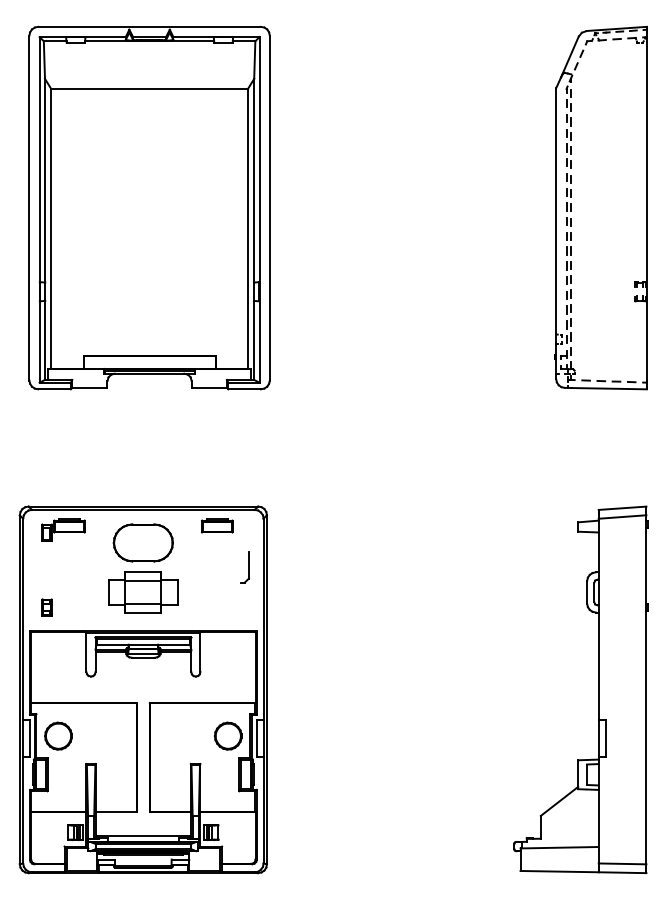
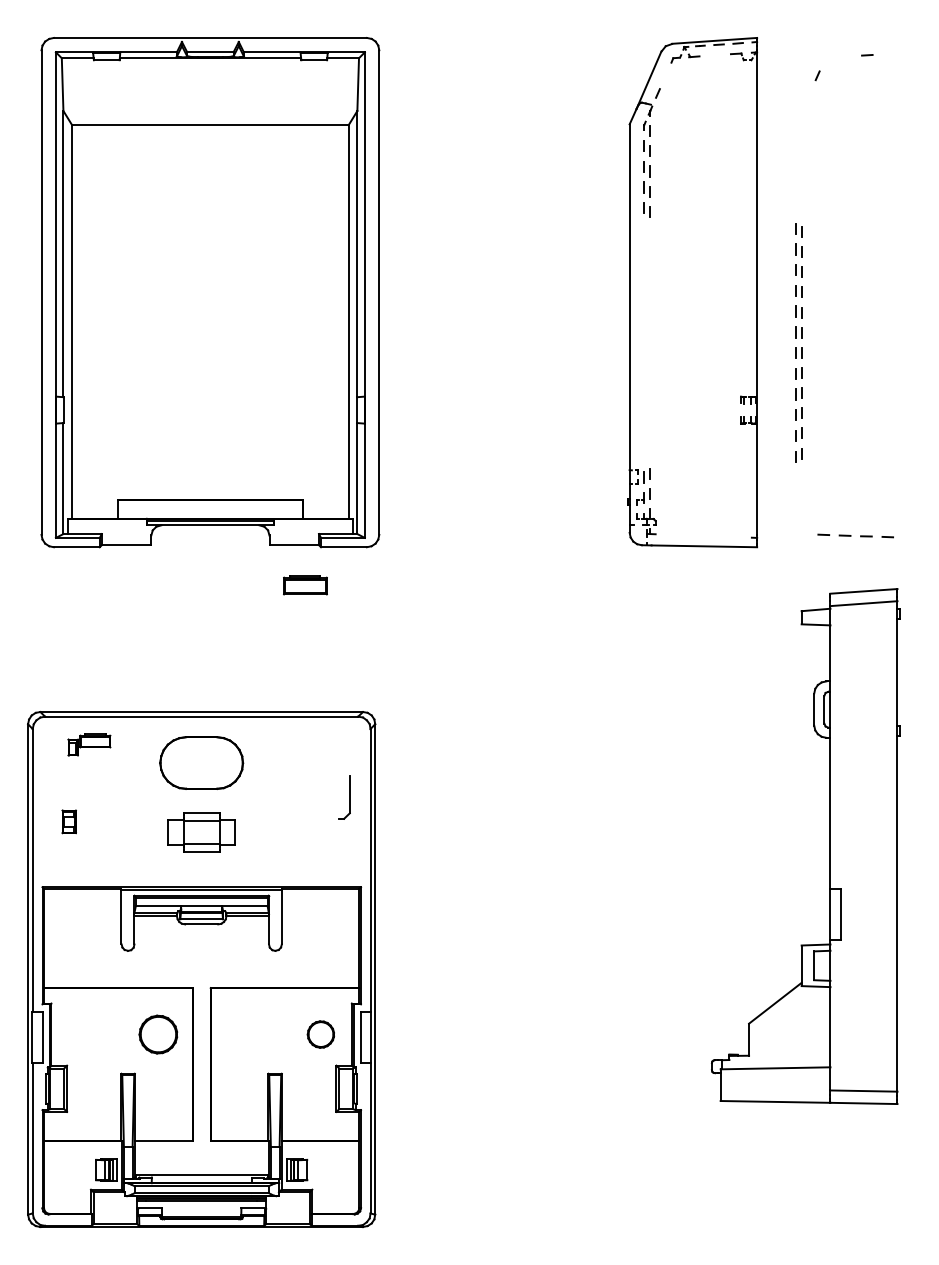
part: (600, 208) -> (692, 292), moved
part: (217, 526) -> (305, 585), moved
part: (63, 529) -> (89, 744), size x0.7
part: (143, 592) -> (201, 832), size x0.7
part: (46, 607) -> (68, 821), moved
part: (598, 689) -> (829, 846), moved
part: (58, 736) -> (158, 1034), moved
part: (227, 736) -> (320, 1034), size x0.7

